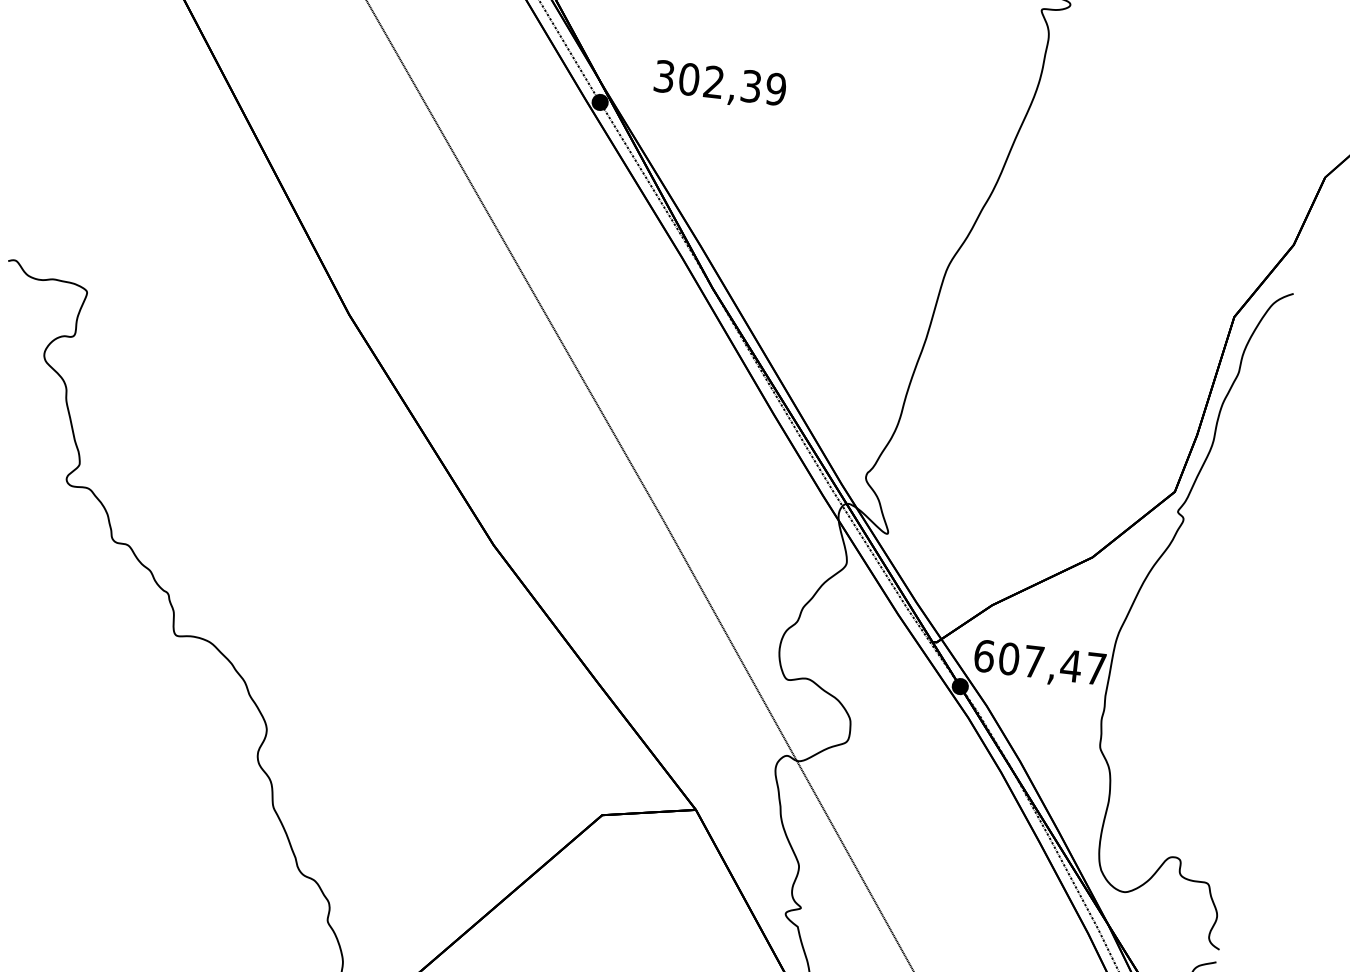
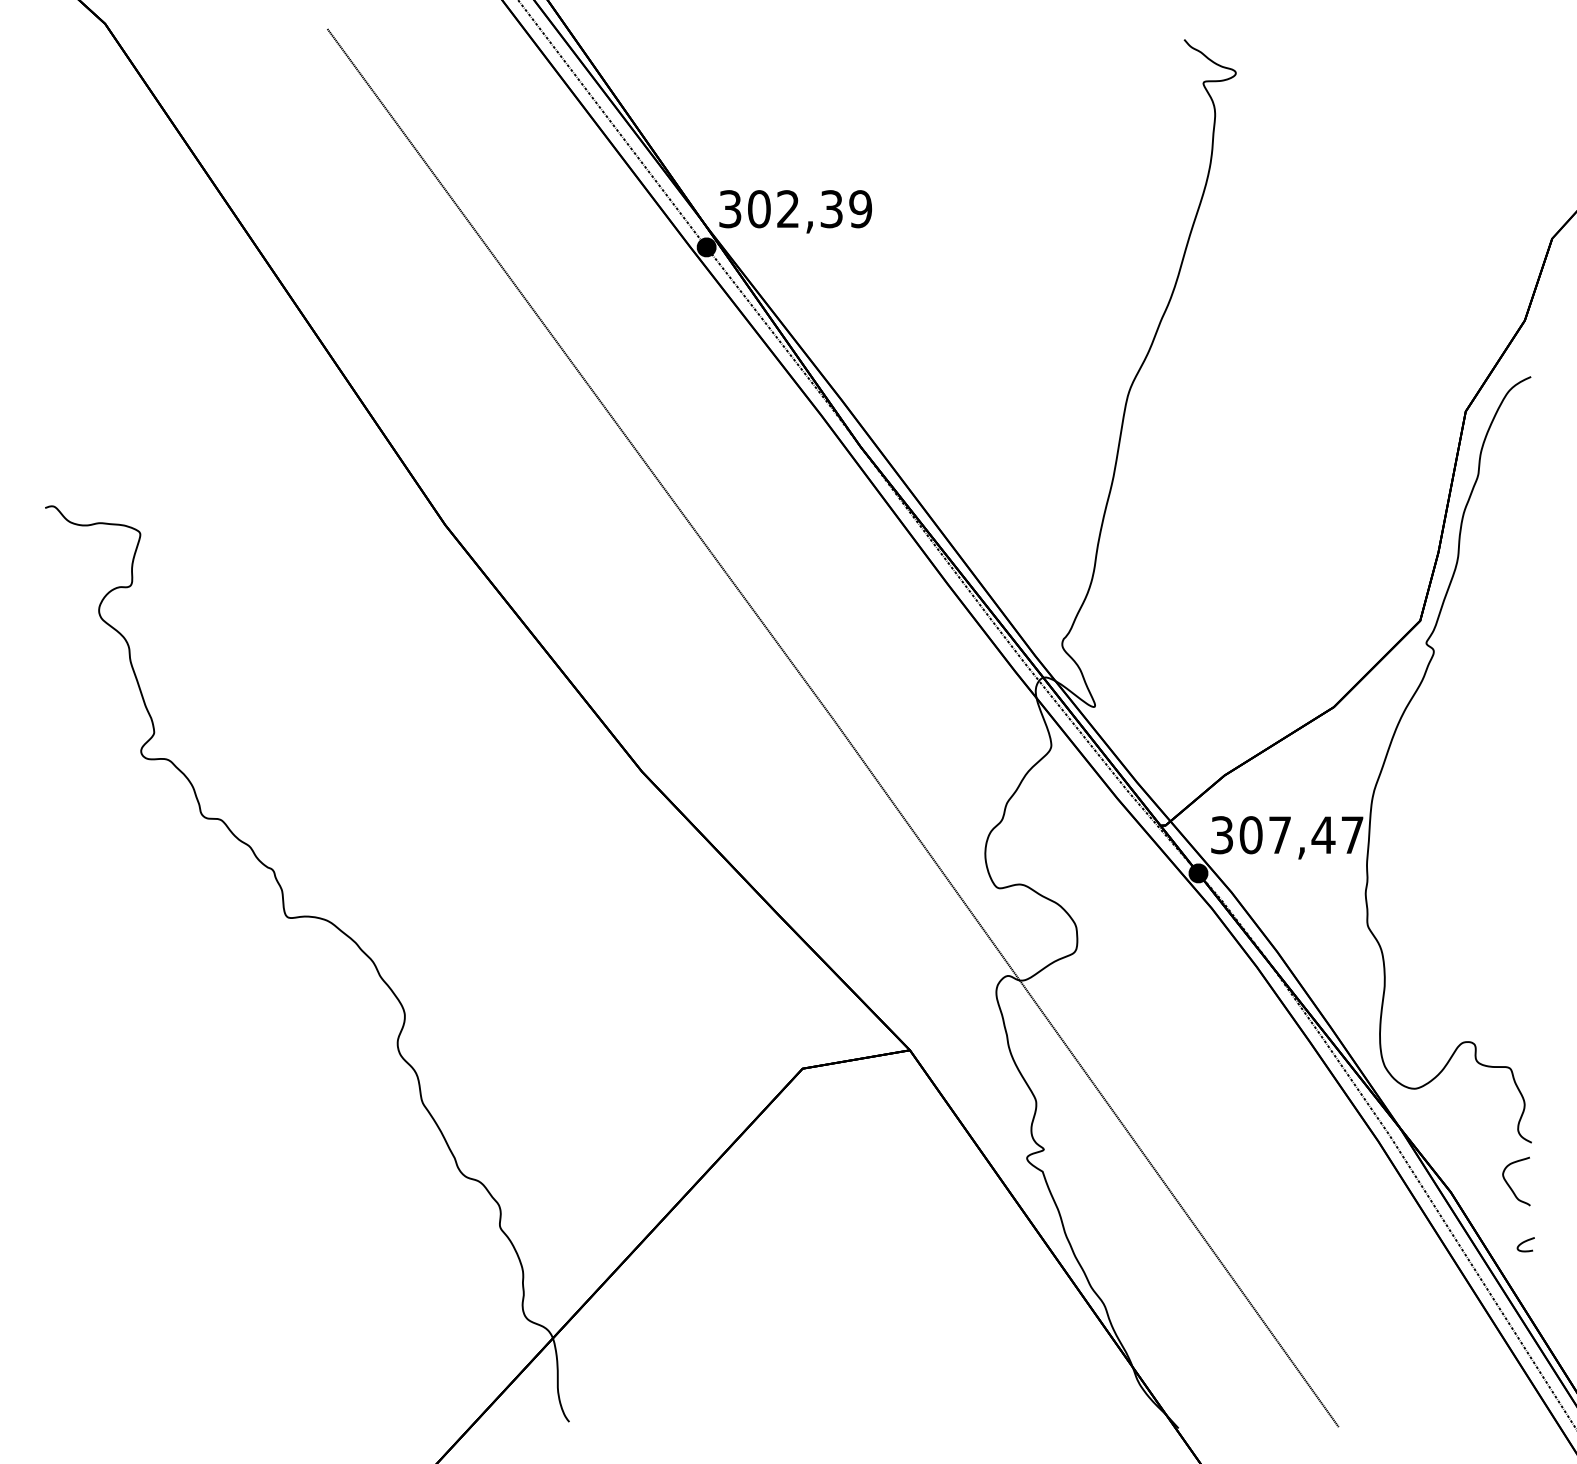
text: (720, 84) -> (795, 211), moved
text: (984, 656) -> (1222, 835), 607,47 -> 307,47

